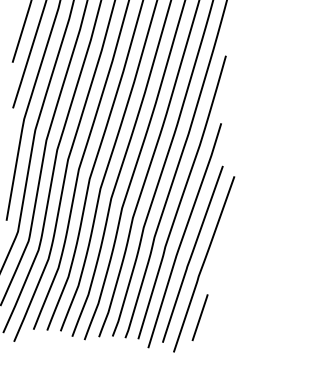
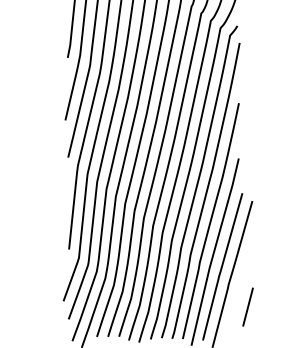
line: (199, 316) -> (247, 306), moved

